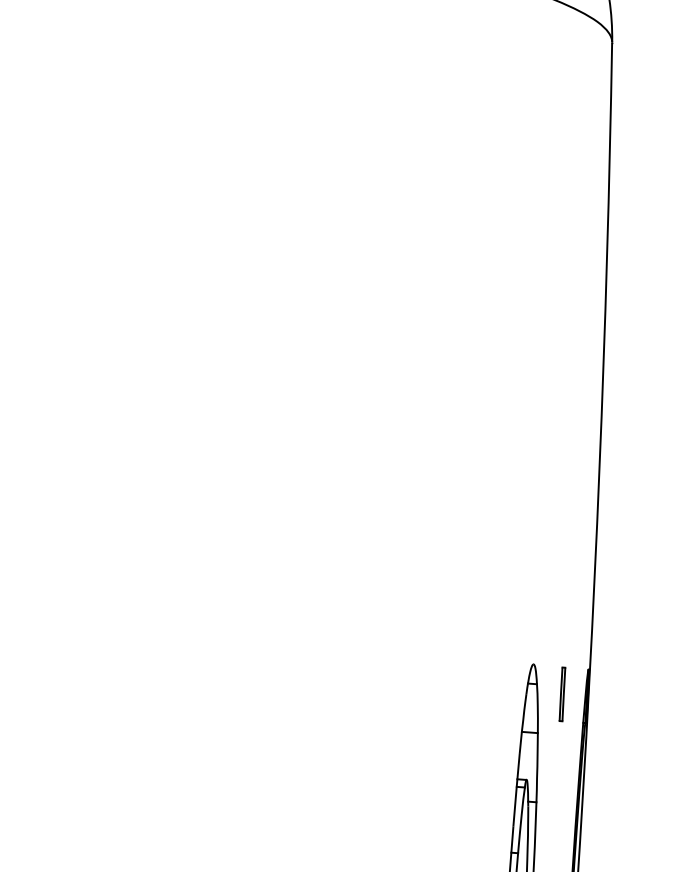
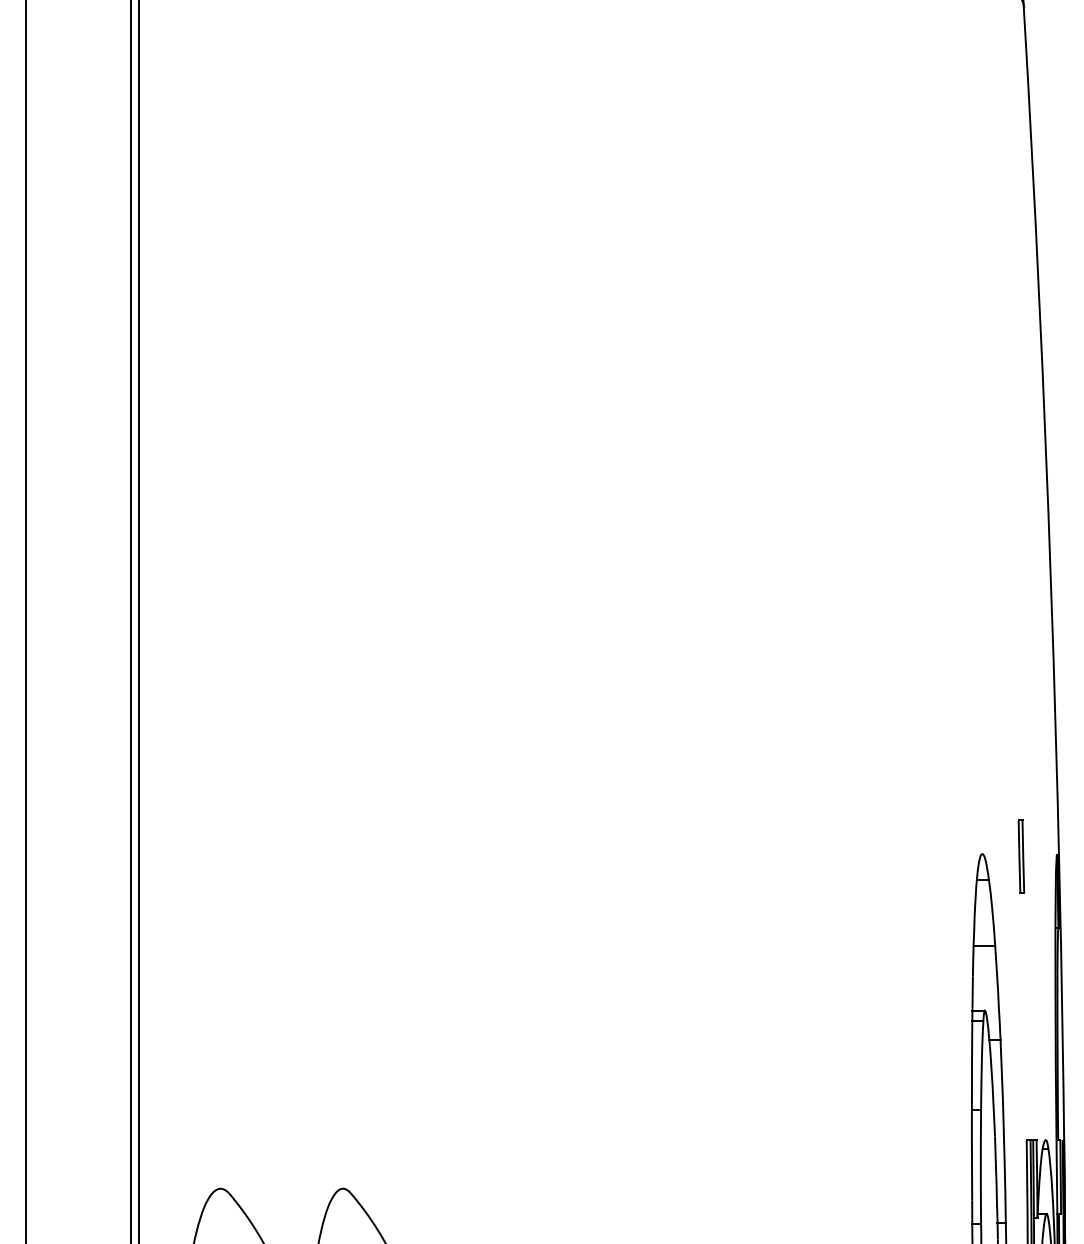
part: (562, 694) -> (1021, 856), moved

